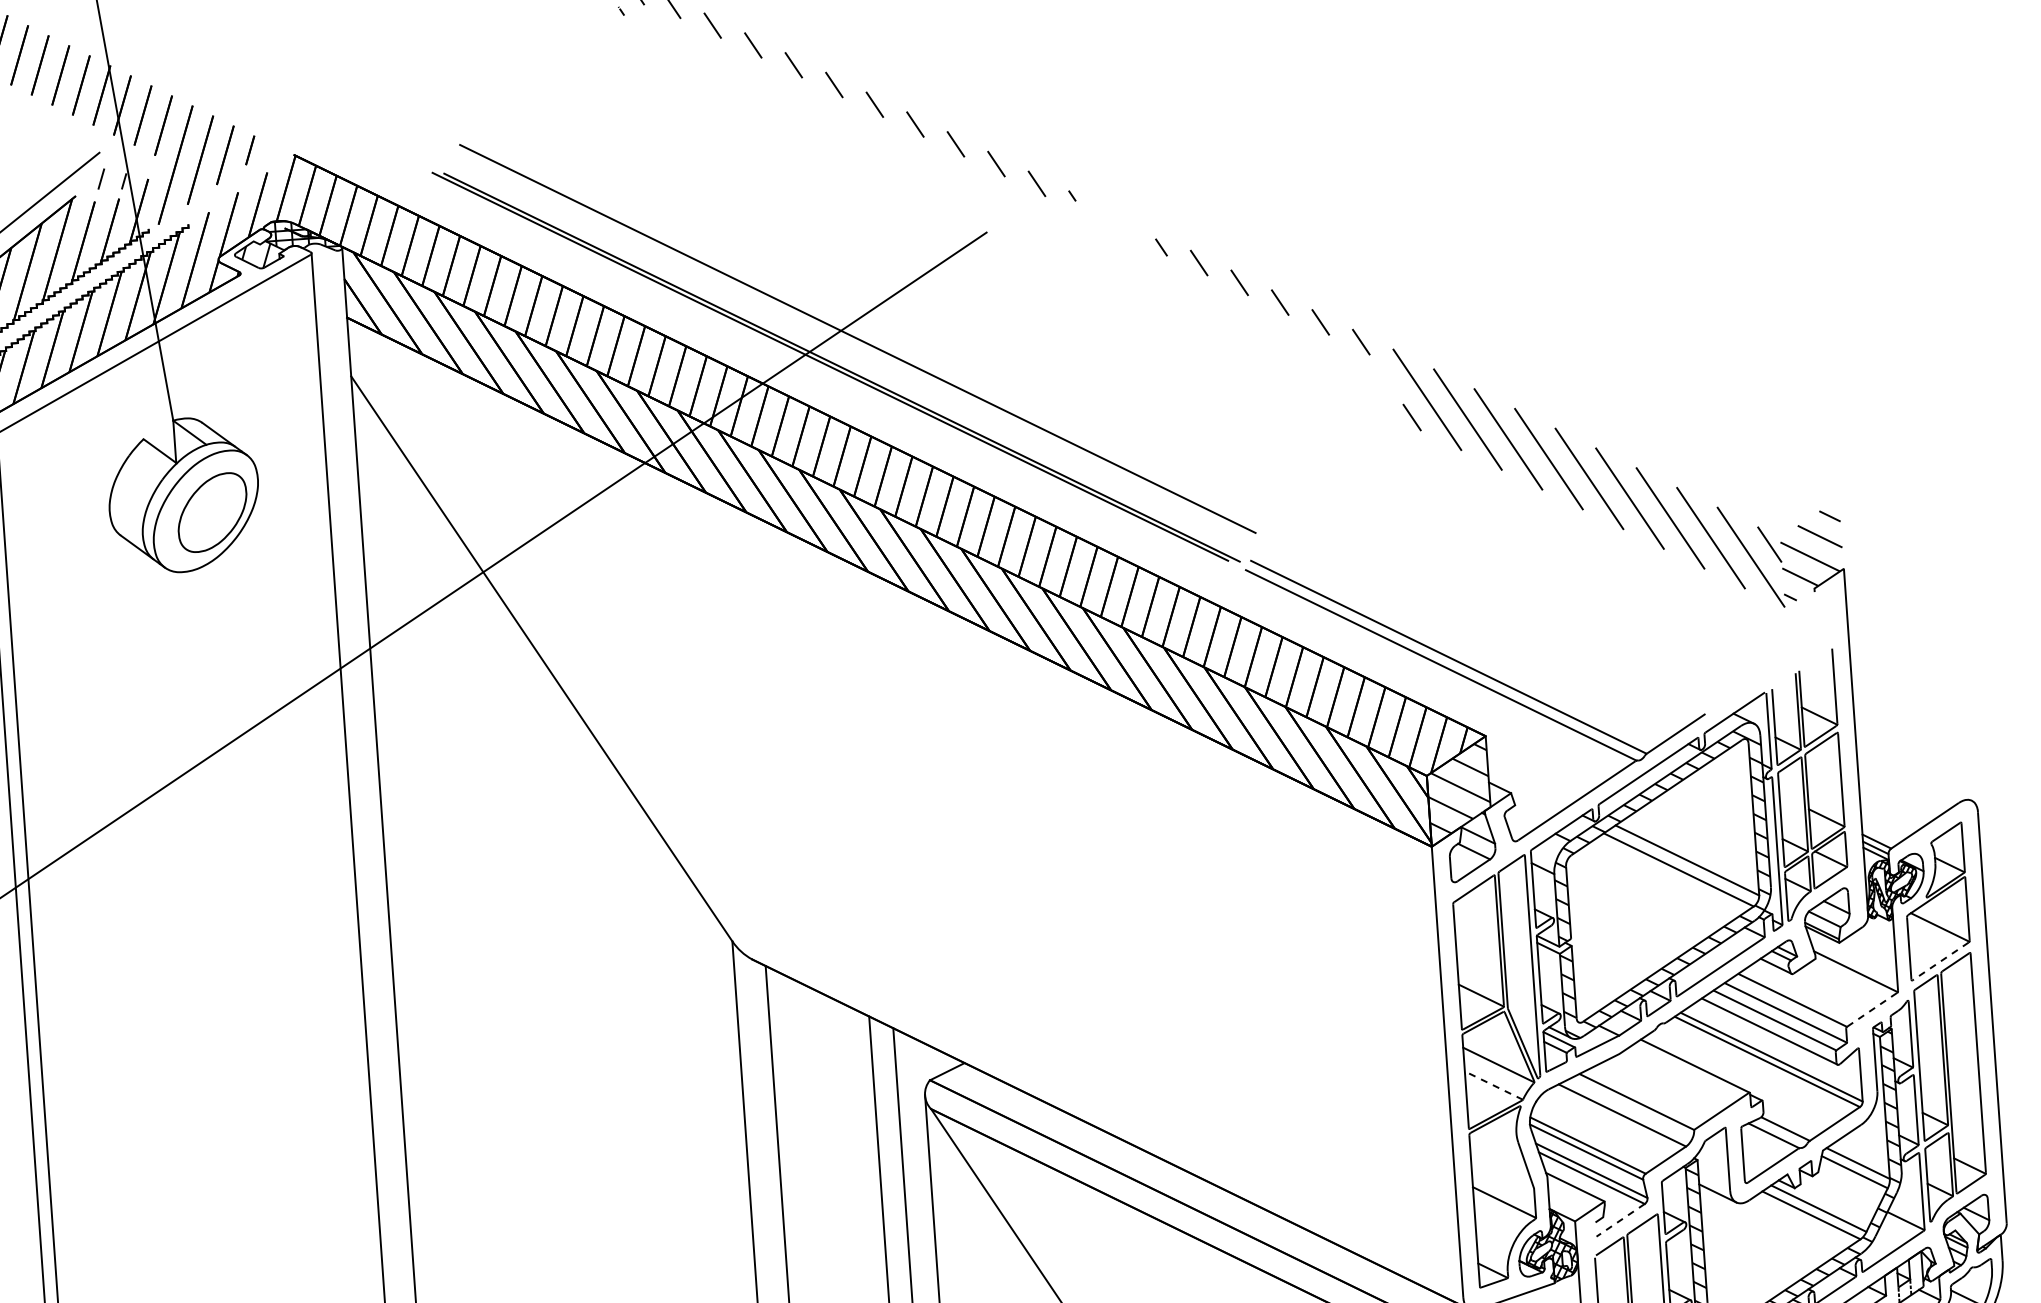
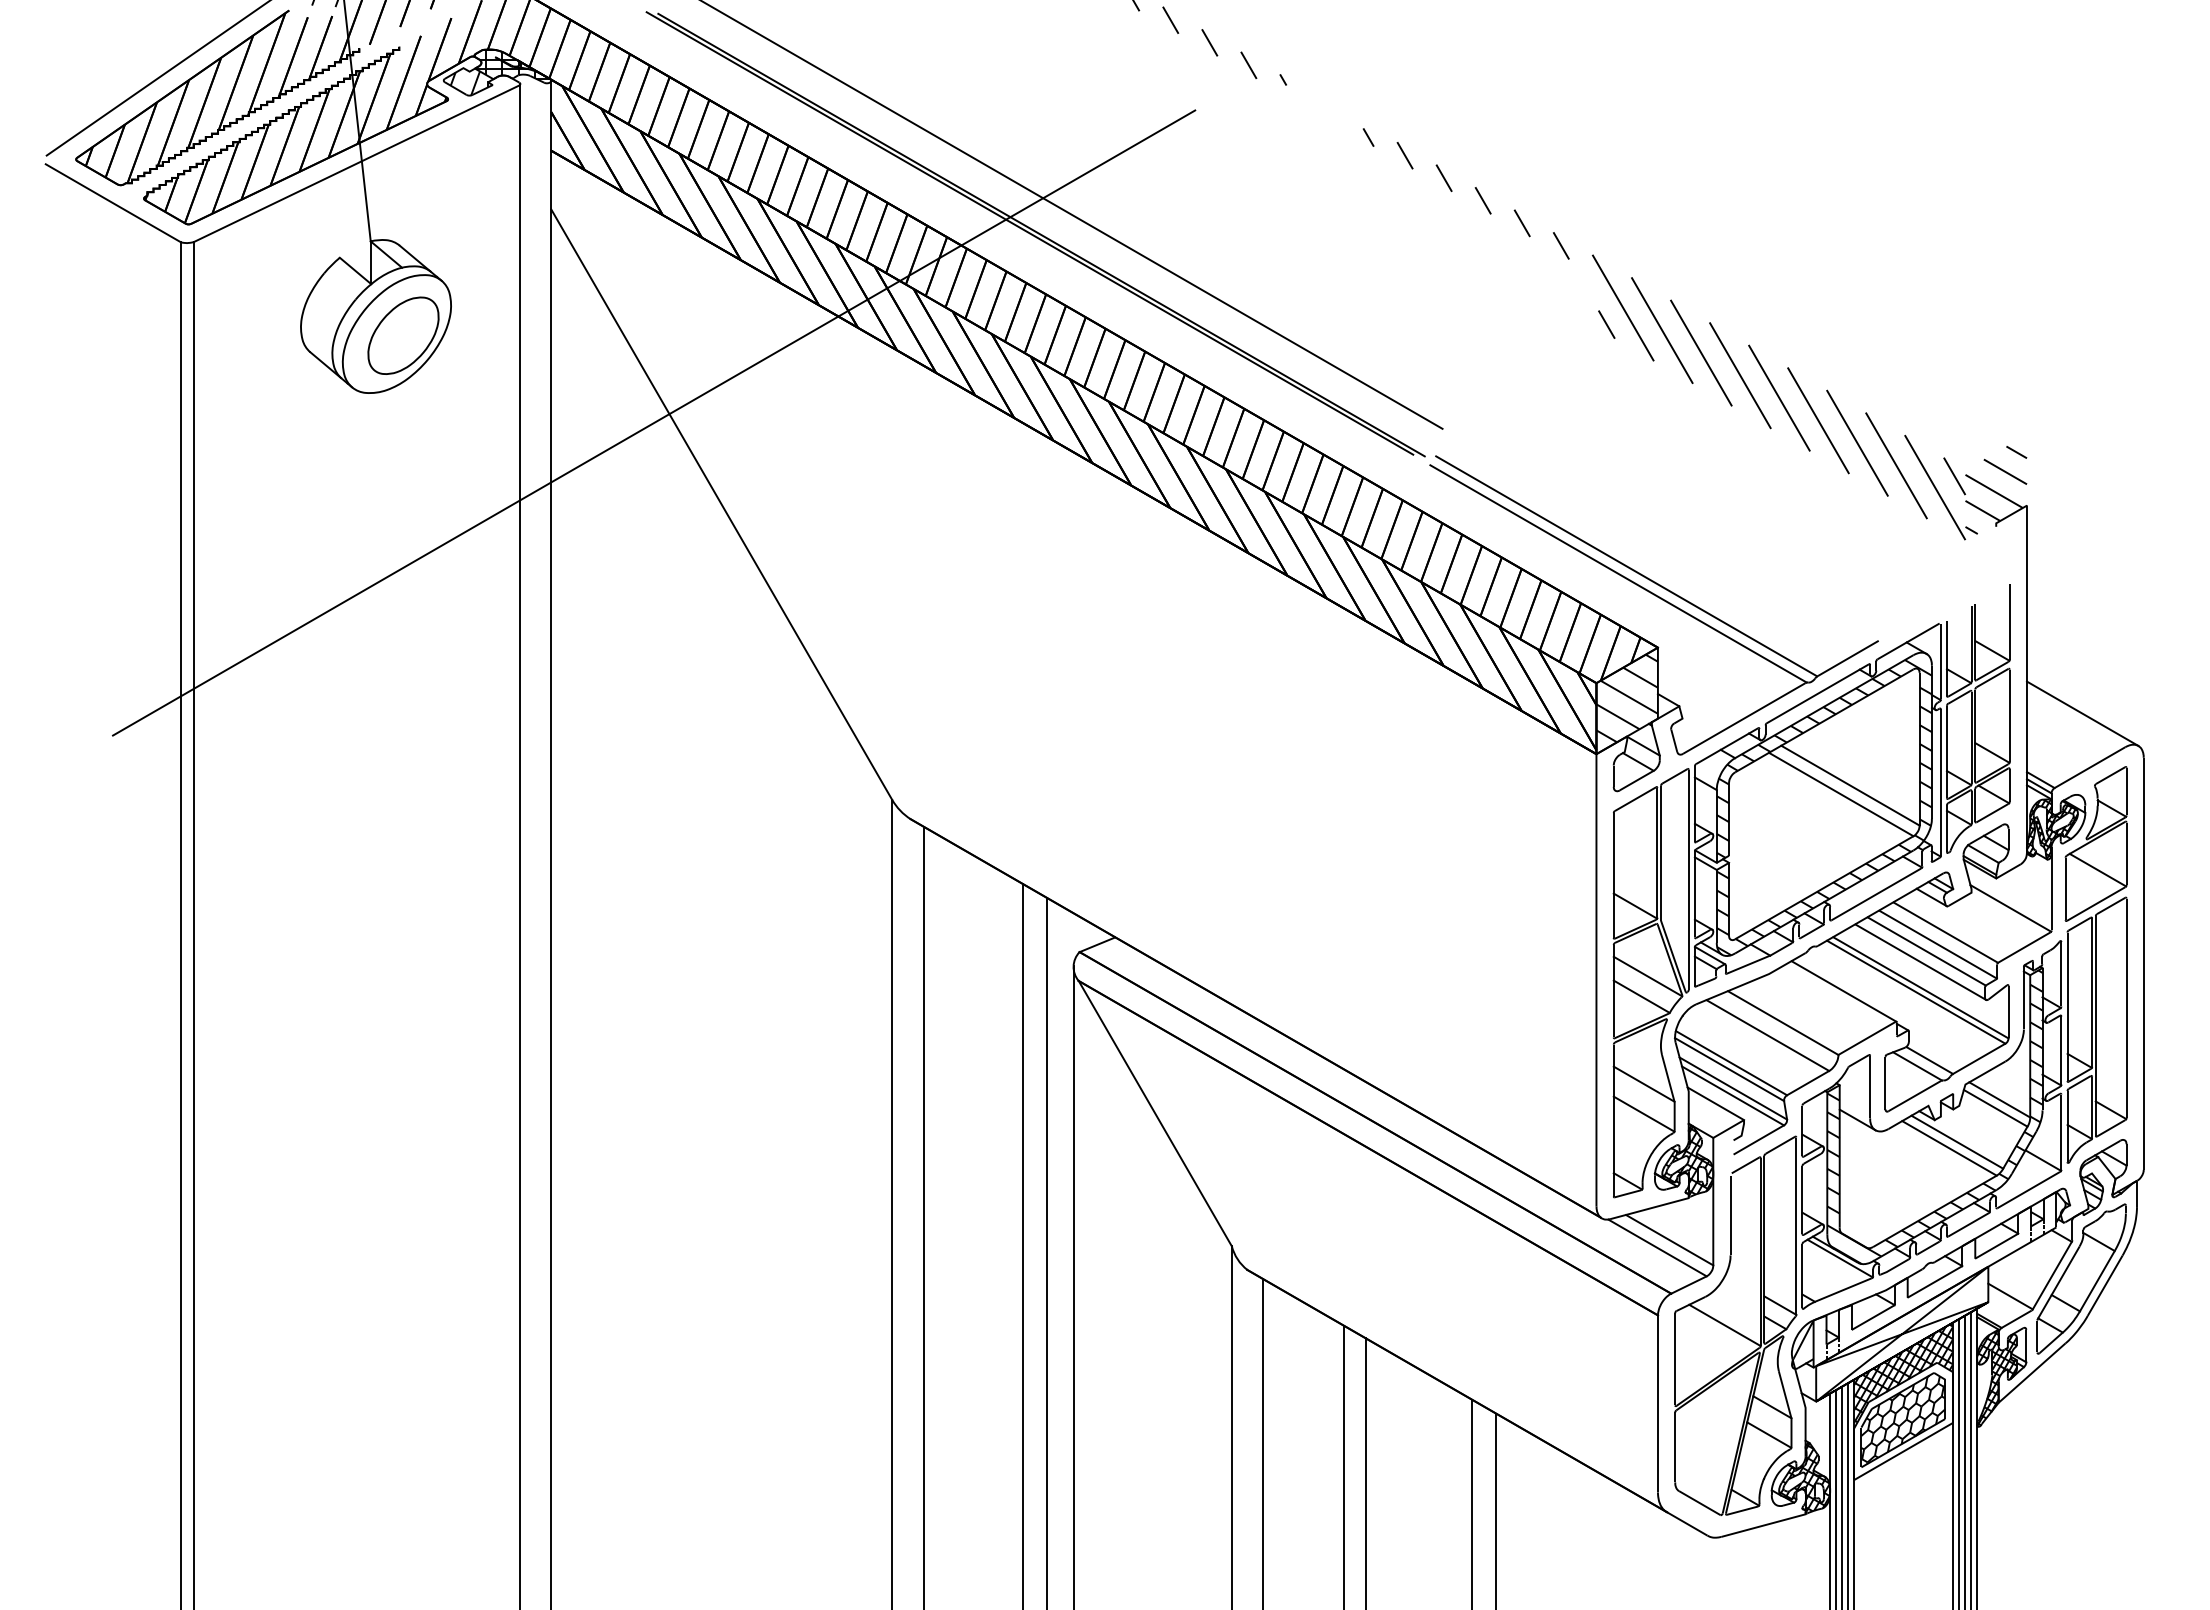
line: (1913, 772) -> (2082, 713), added
line: (1941, 961) -> (2096, 904), dashed -> solid
line: (1871, 1009) -> (2023, 947), dashed -> solid
line: (1493, 1085) -> (1641, 996), dashed -> solid
line: (1501, 1172) -> (1643, 1083), added
line: (1620, 1220) -> (1758, 1140), dashed -> solid

